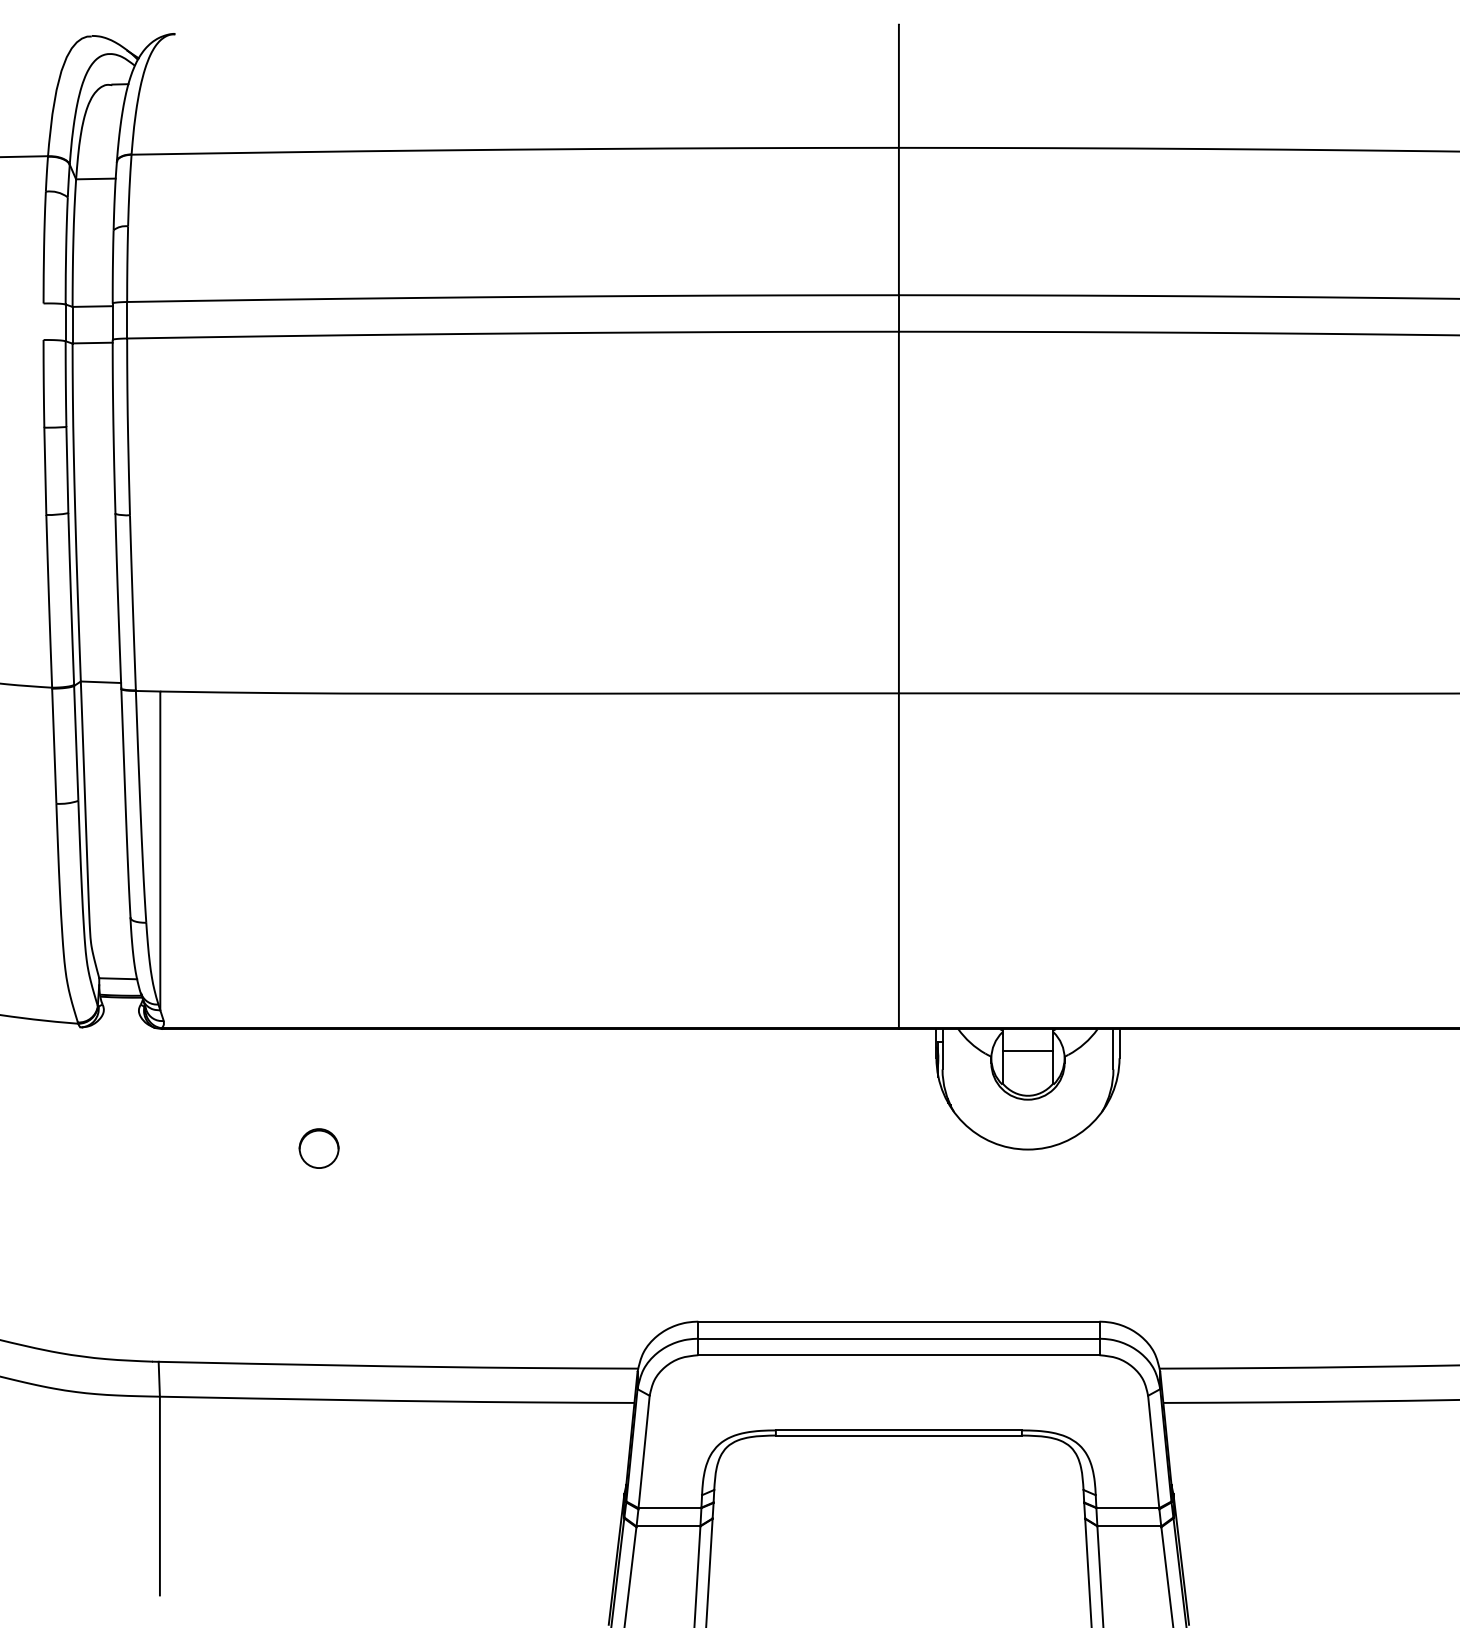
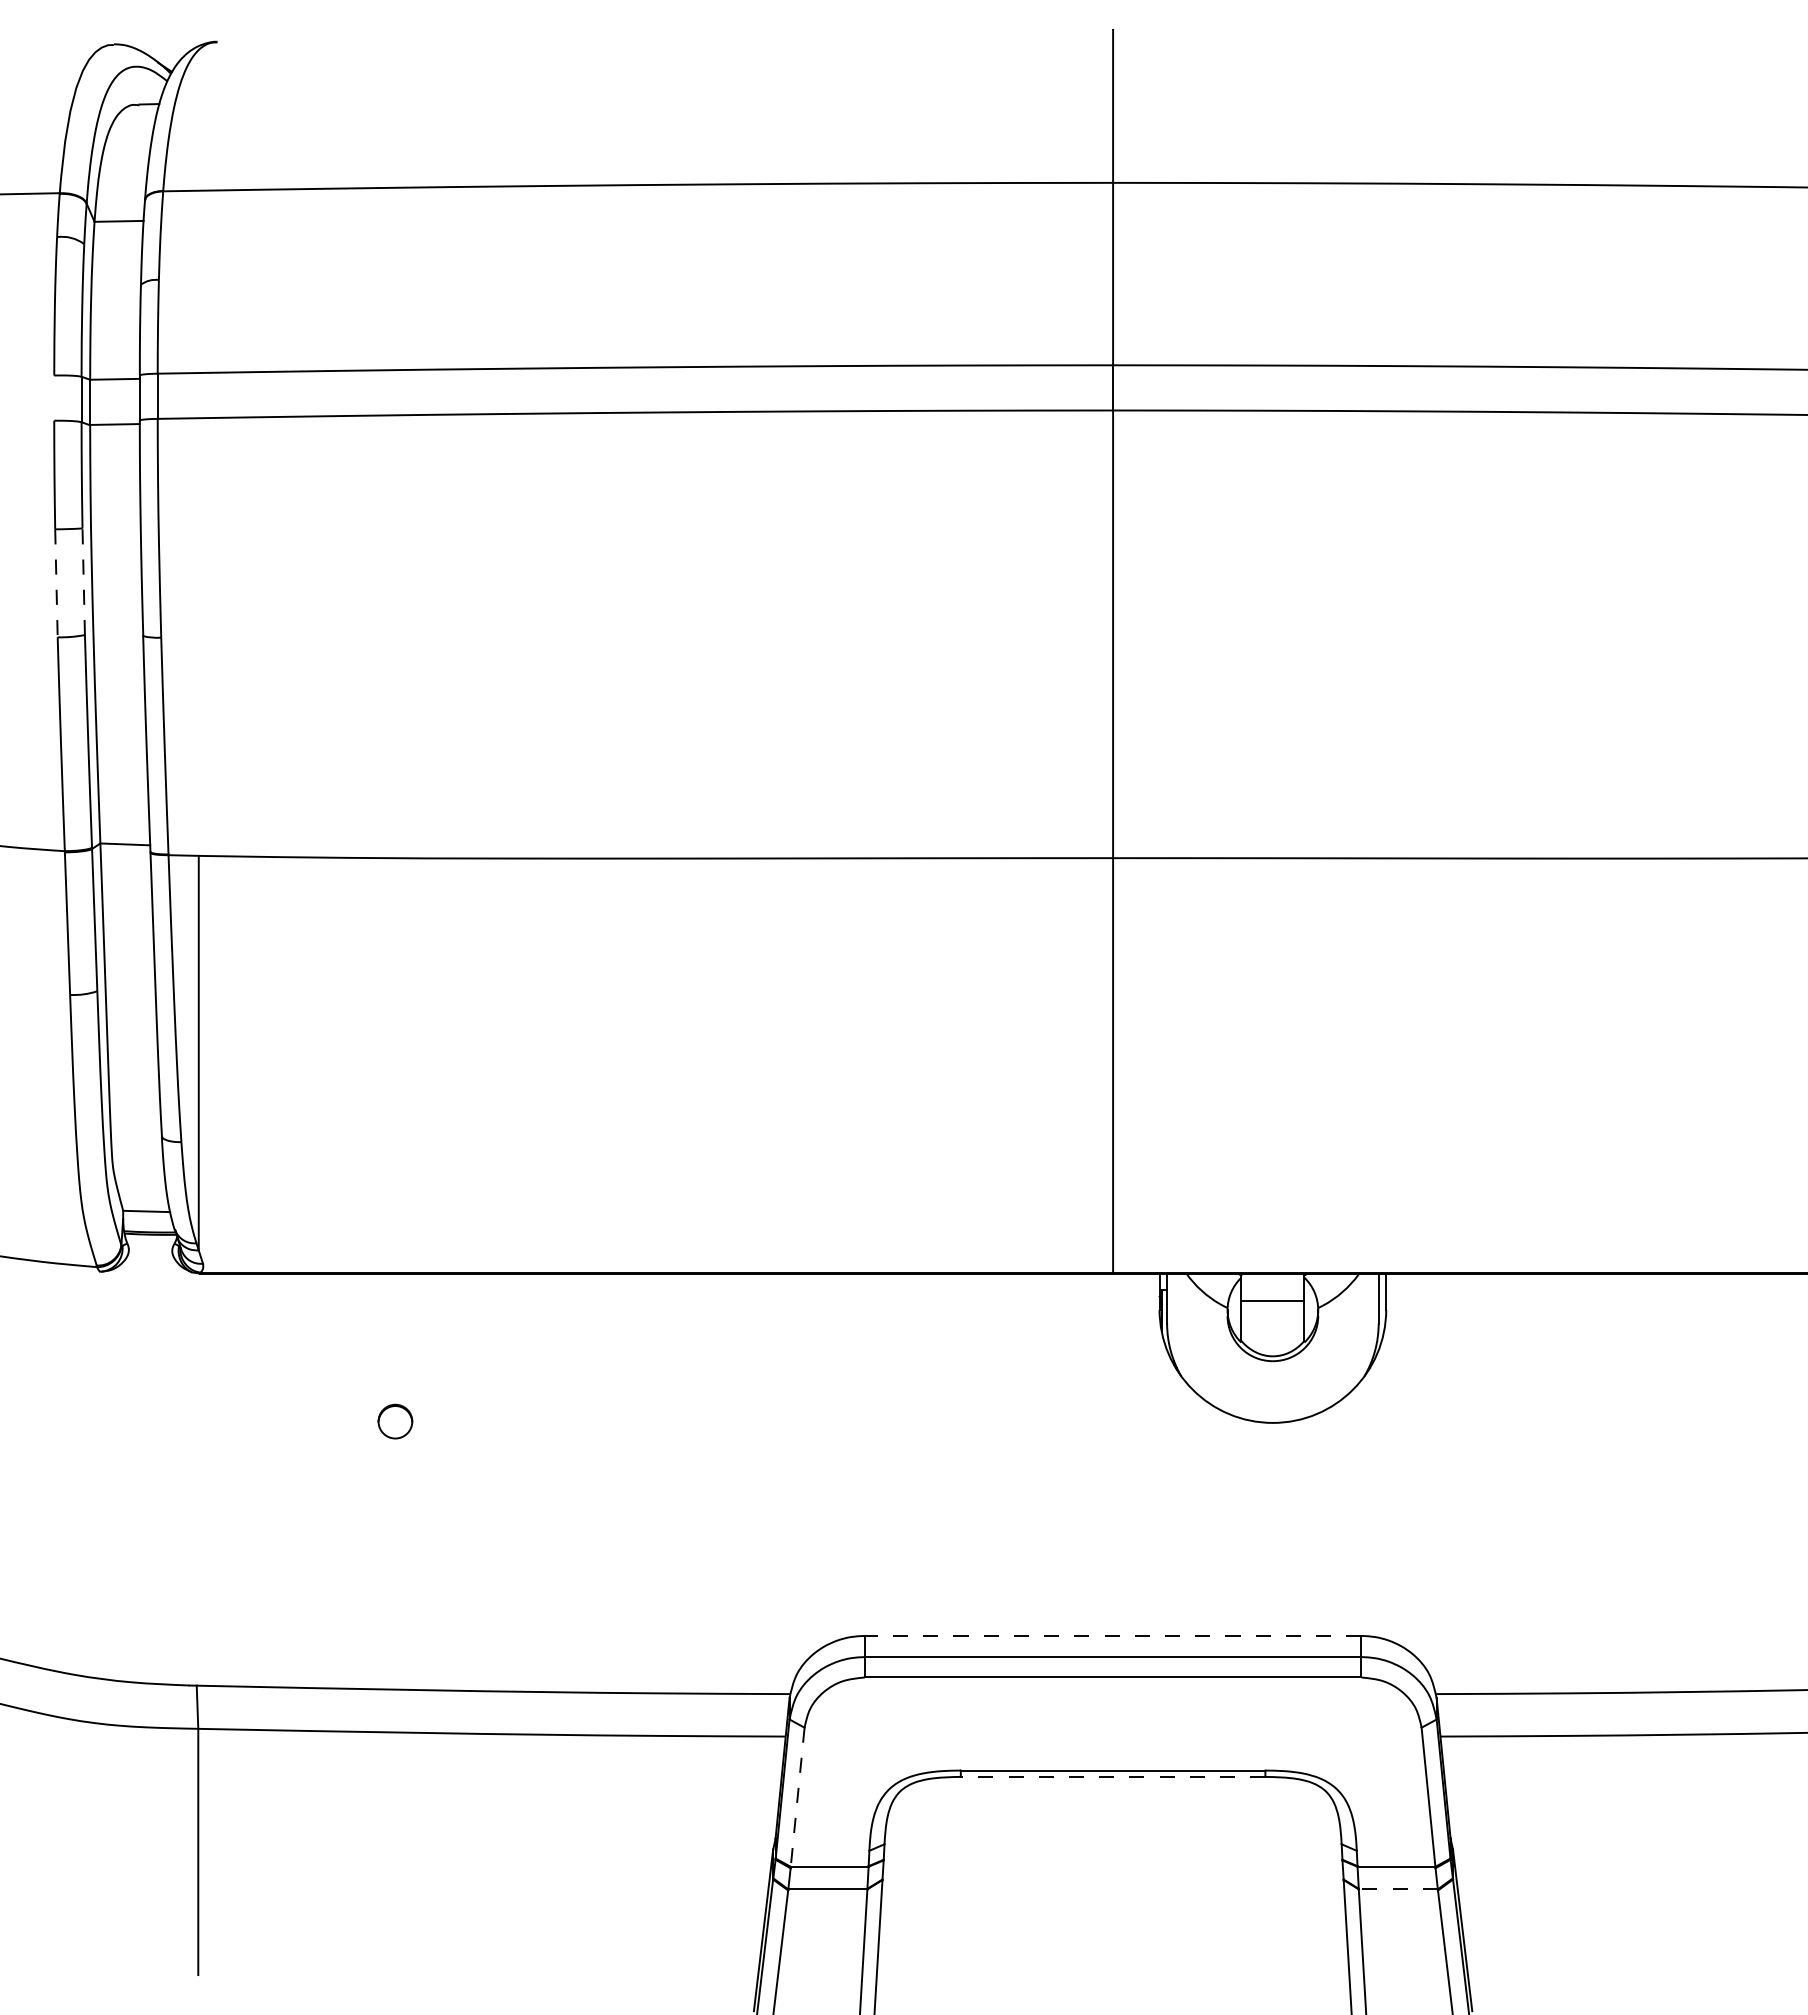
line: (67, 469) -> (83, 581), solid -> dashed
line: (45, 471) -> (56, 583), solid -> dashed
part: (319, 1148) -> (395, 1421), size x0.7
line: (898, 1321) -> (1112, 1635), solid -> dashed
line: (898, 1435) -> (1112, 1776), solid -> dashed
line: (643, 1452) -> (797, 1797), solid -> dashed
line: (1129, 1526) -> (1398, 1889), solid -> dashed

